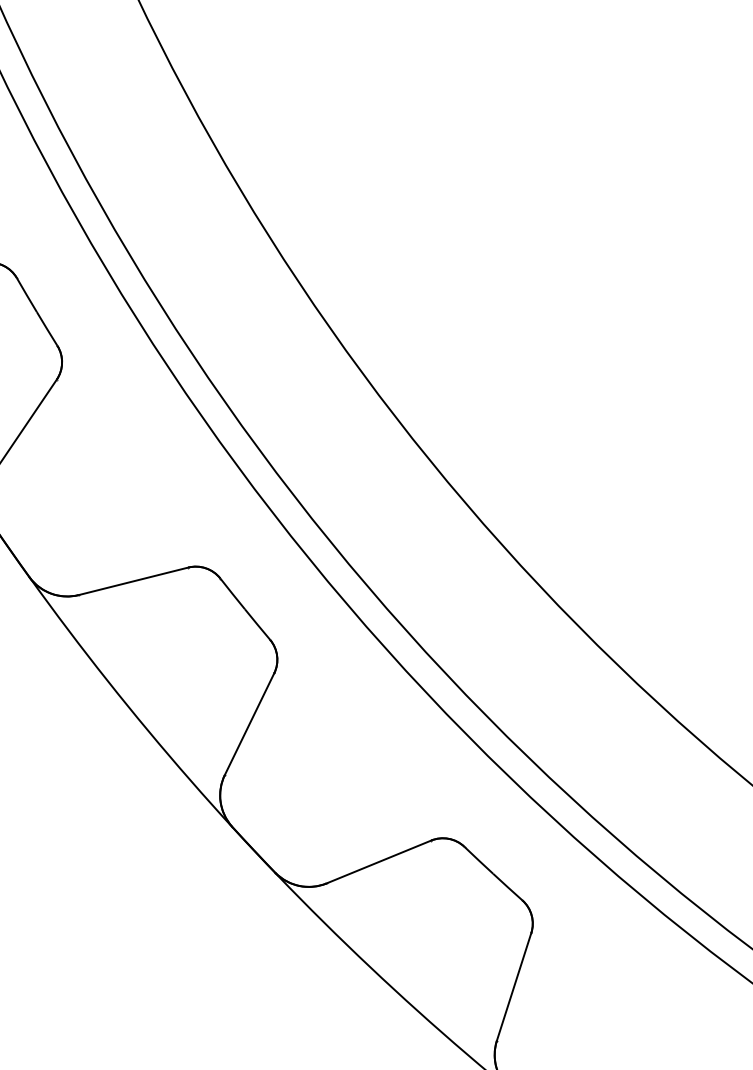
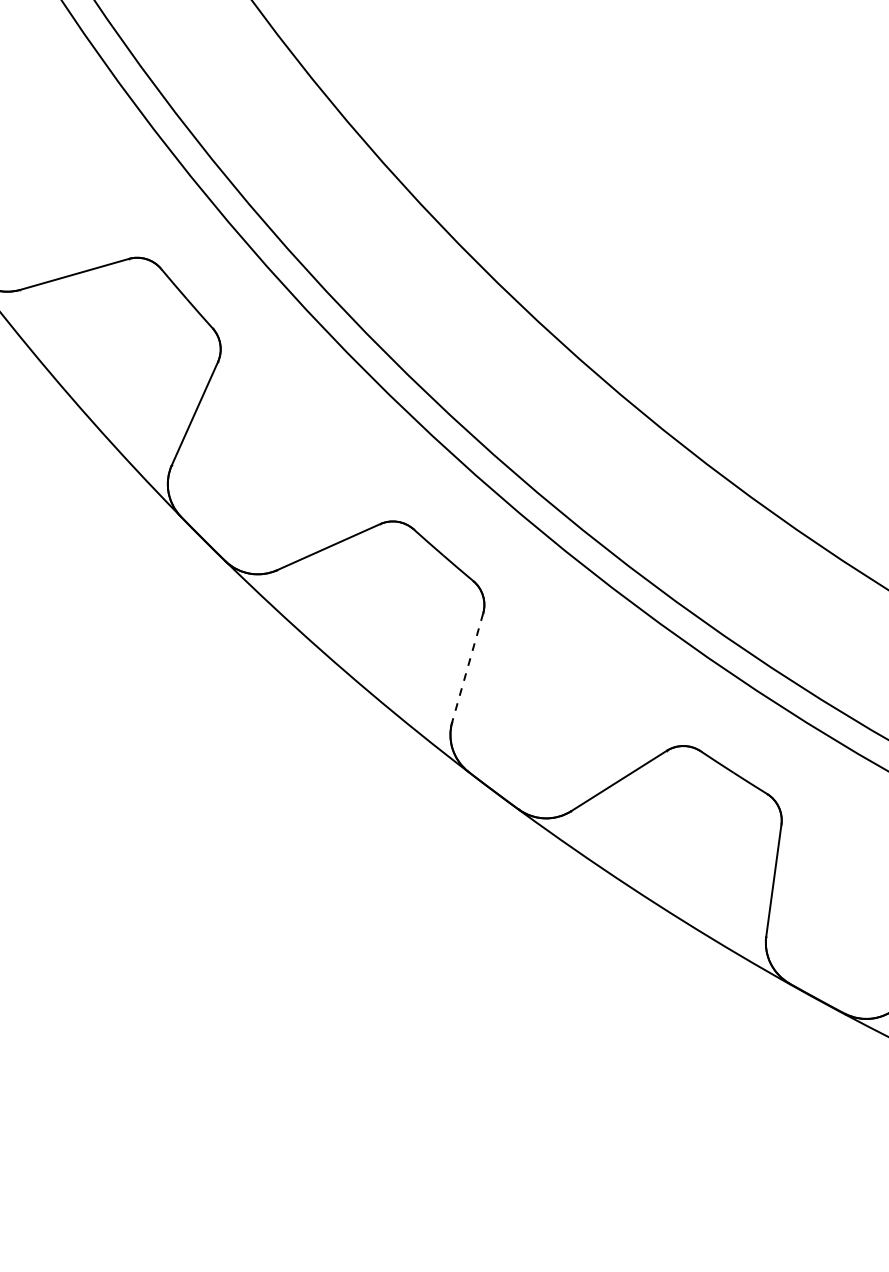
line: (249, 723) -> (467, 667), solid -> dashed

